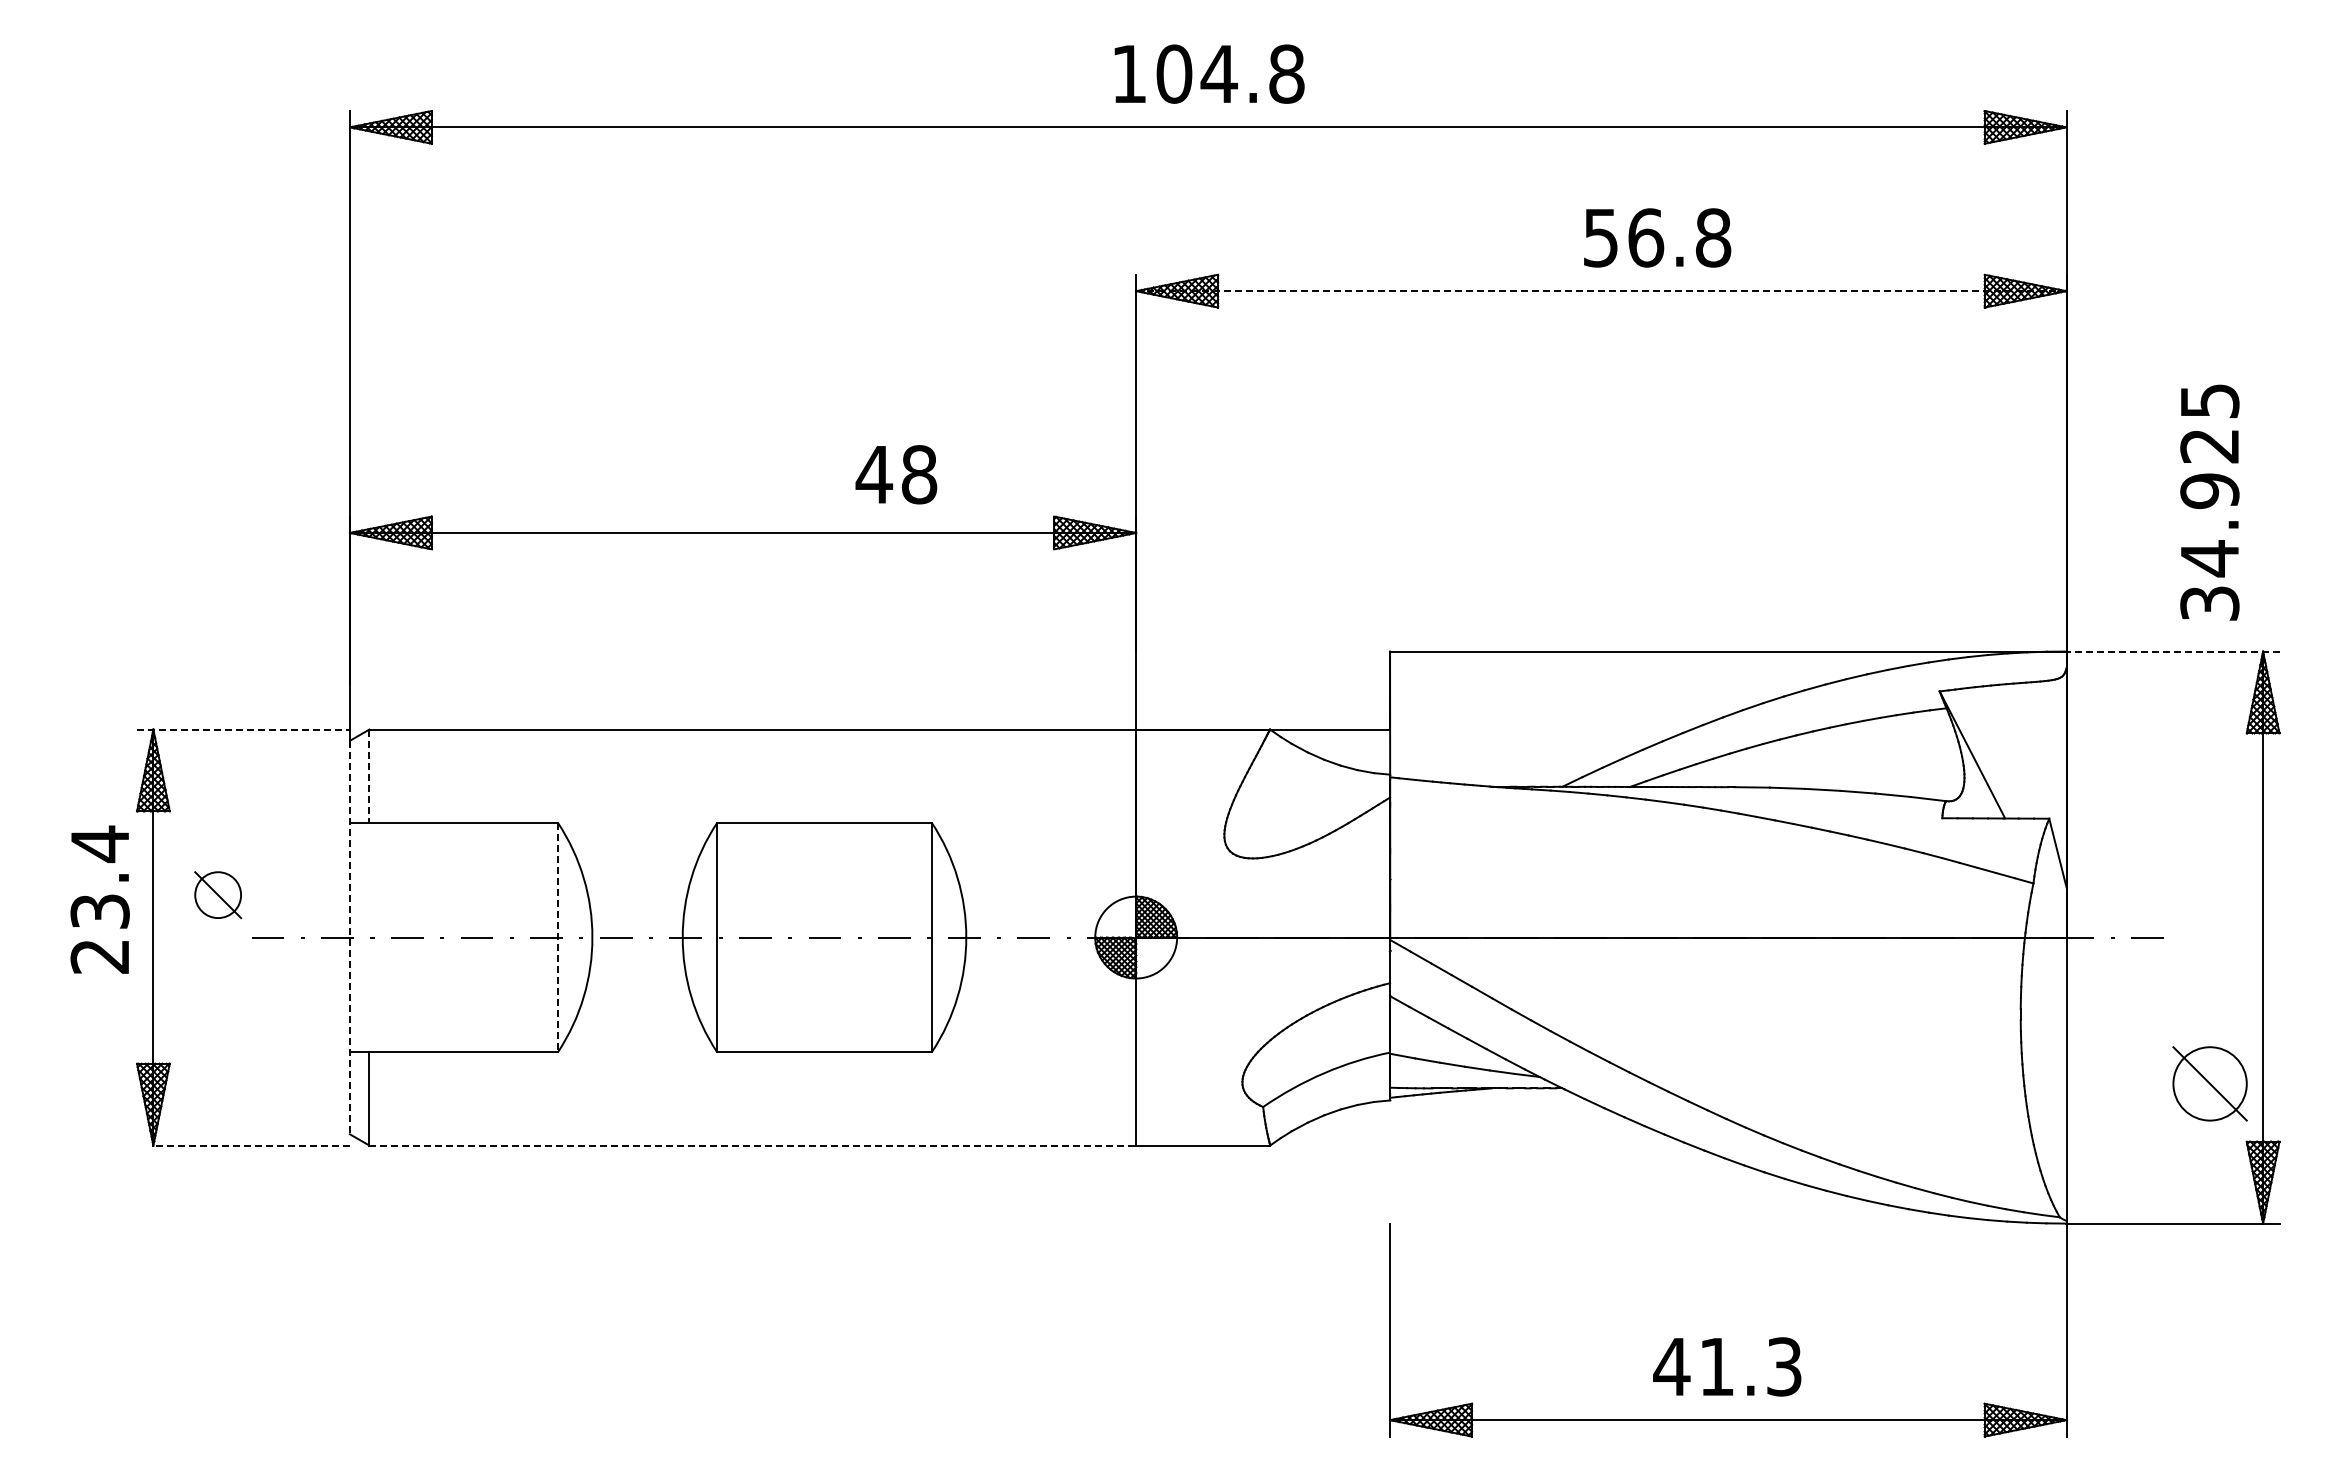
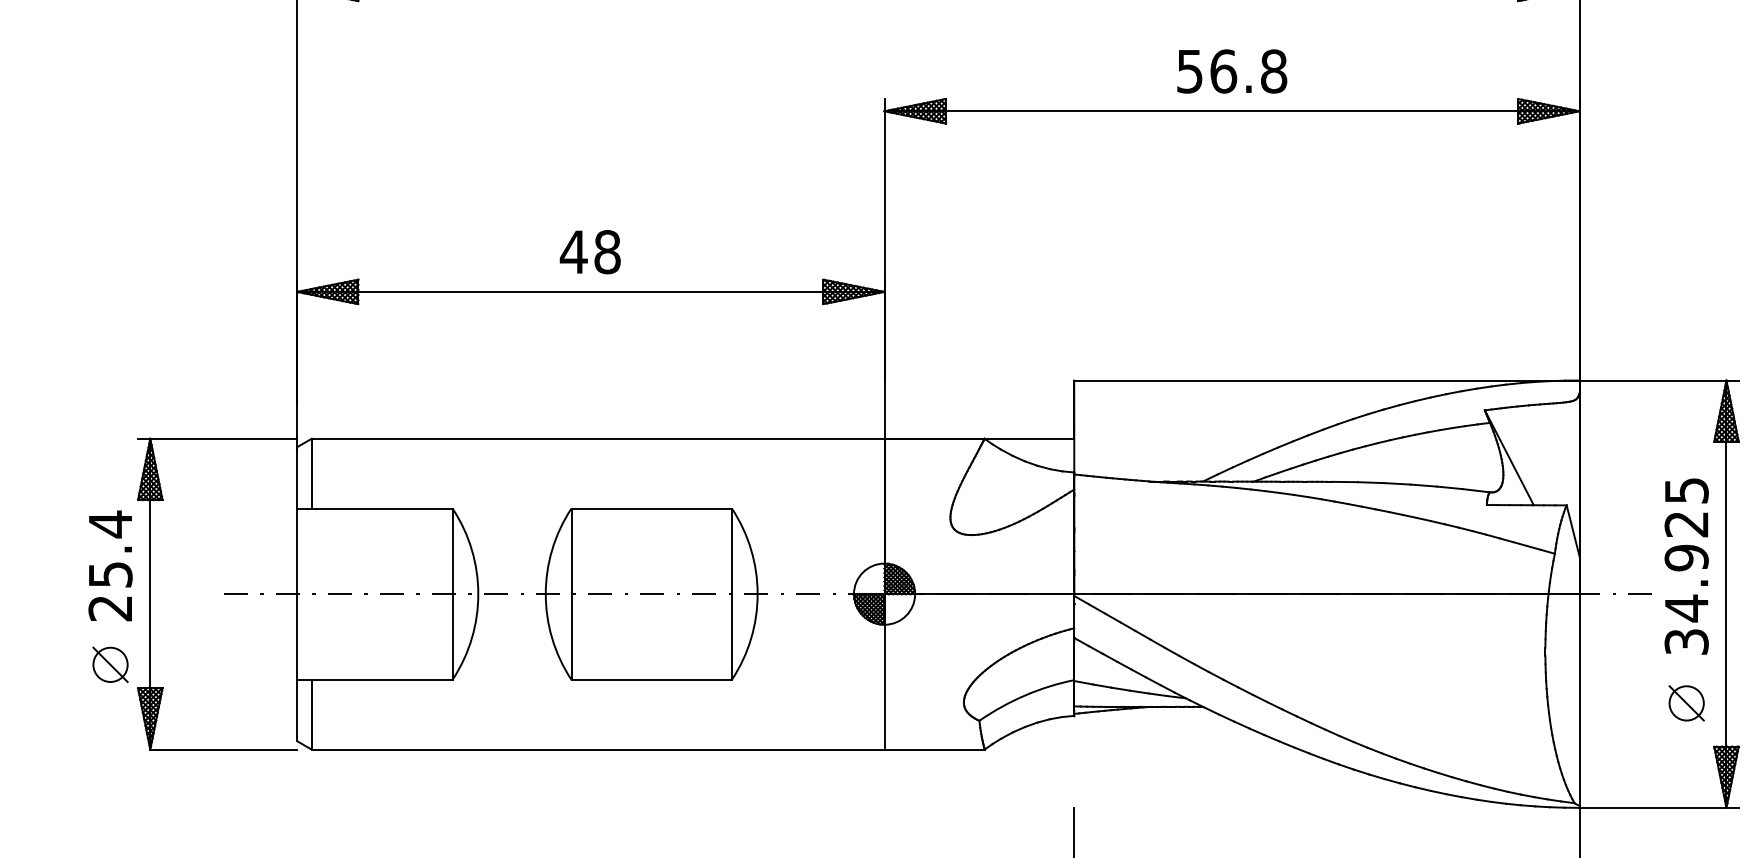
text: (1657, 237) -> (1232, 71), moved
line: (1601, 291) -> (1232, 111), dashed -> solid
text: (896, 474) -> (590, 251), moved
text: (2209, 502) -> (1686, 566), moved
line: (2172, 651) -> (1658, 380), dashed -> solid
line: (244, 729) -> (218, 438), dashed -> solid
line: (369, 776) -> (311, 473), dashed -> solid
part: (218, 895) -> (110, 665), moved
text: (99, 911) -> (110, 574), 23.4 -> 25.4
line: (349, 937) -> (296, 594), dashed -> solid
line: (557, 937) -> (452, 594), dashed -> solid
part: (2209, 1083) -> (1686, 703), size x0.62
line: (251, 1145) -> (223, 749), dashed -> solid
line: (753, 1145) -> (598, 749), dashed -> solid

